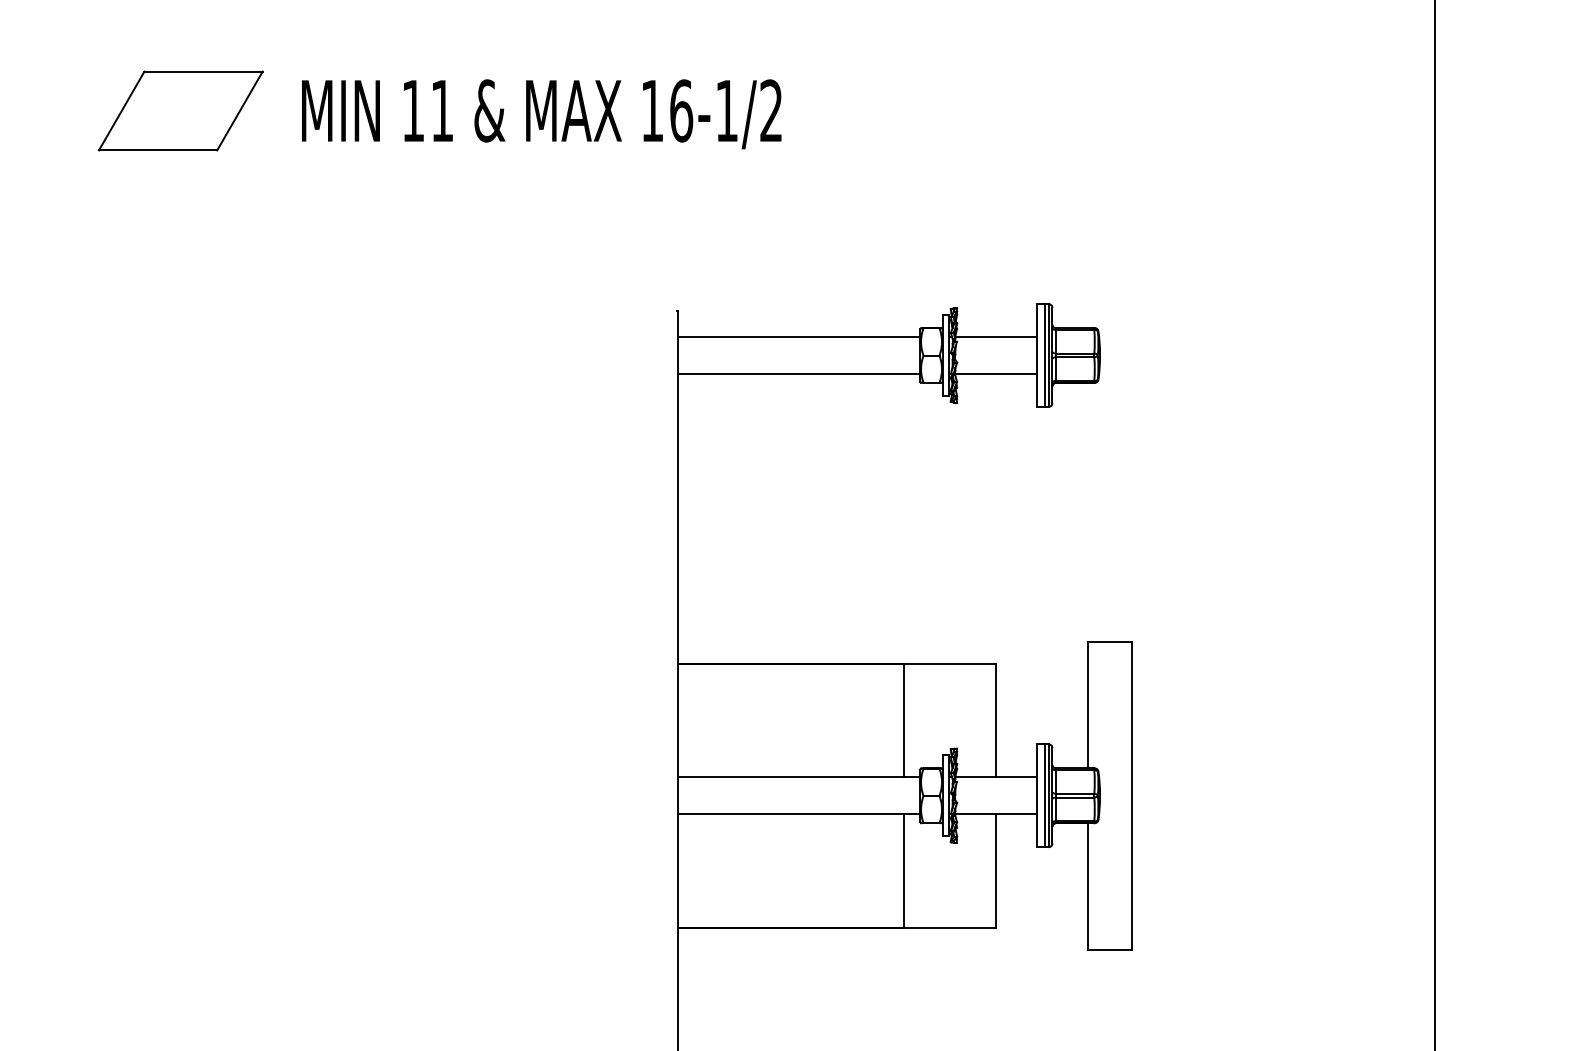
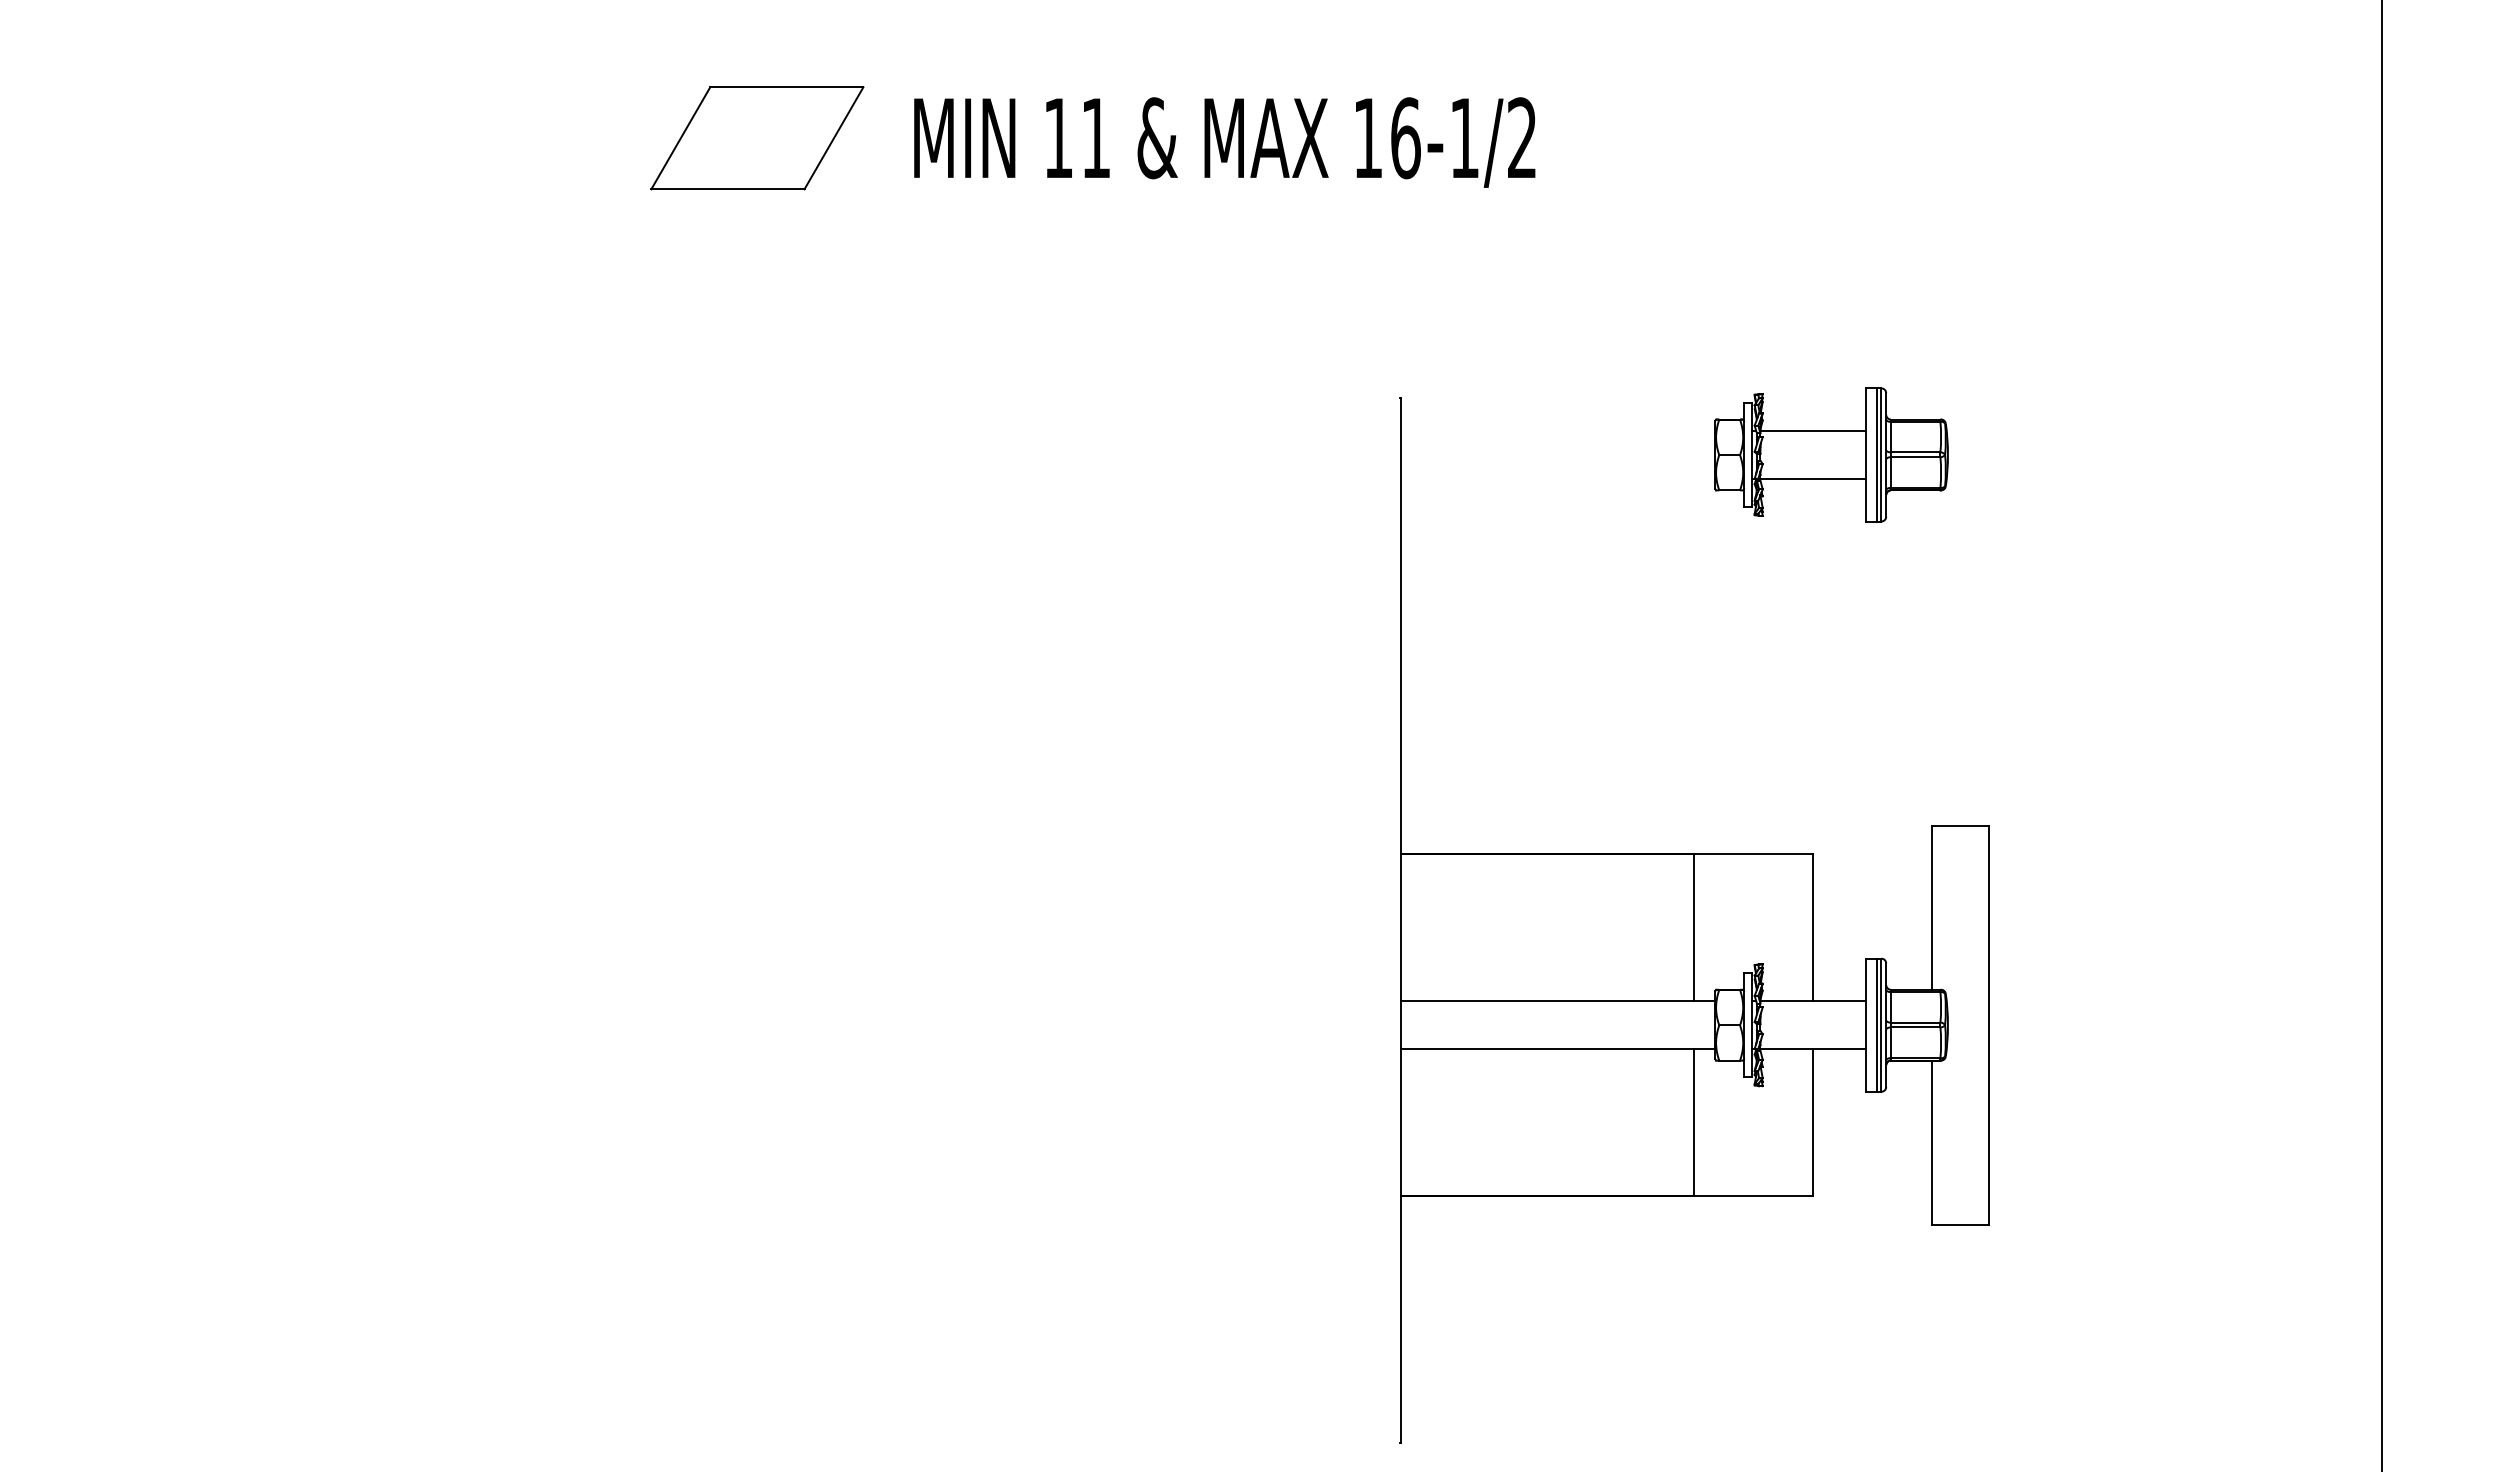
line: (798, 337) -> (1557, 431), removed
line: (798, 373) -> (1557, 478), removed

